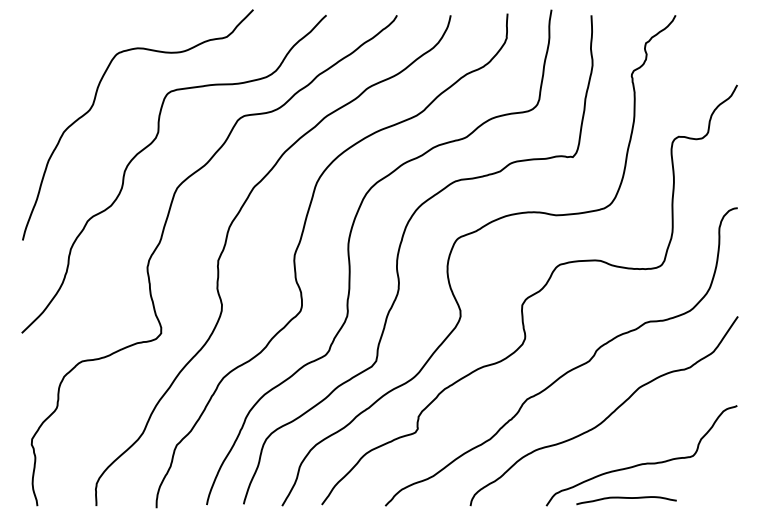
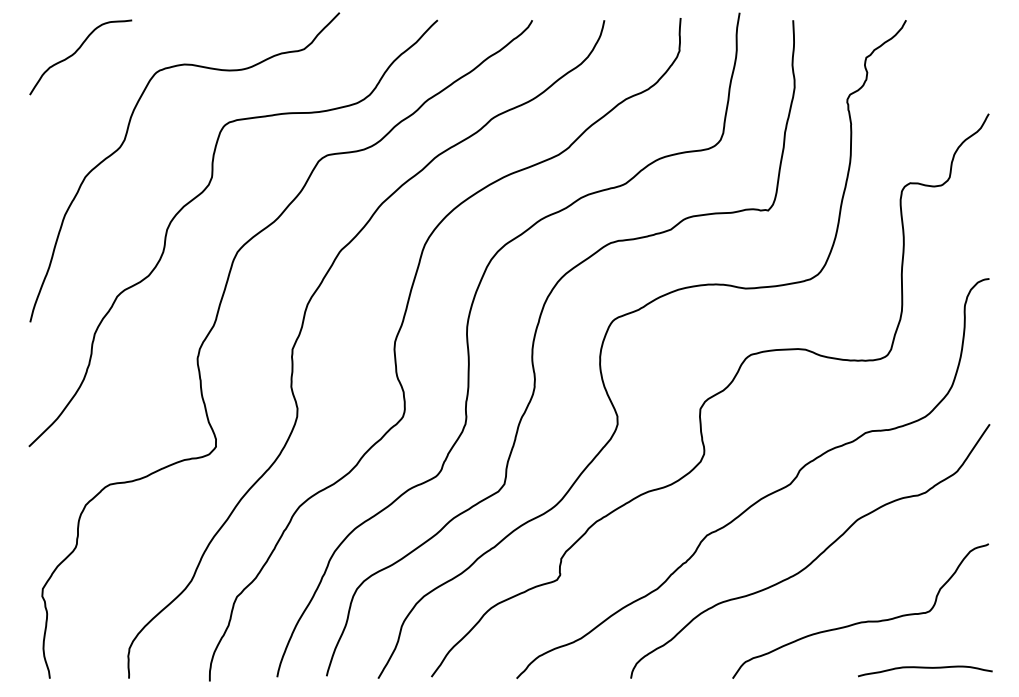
curve: (57, 39) -> (76, 52), added
curve: (626, 498) -> (925, 668), moved

